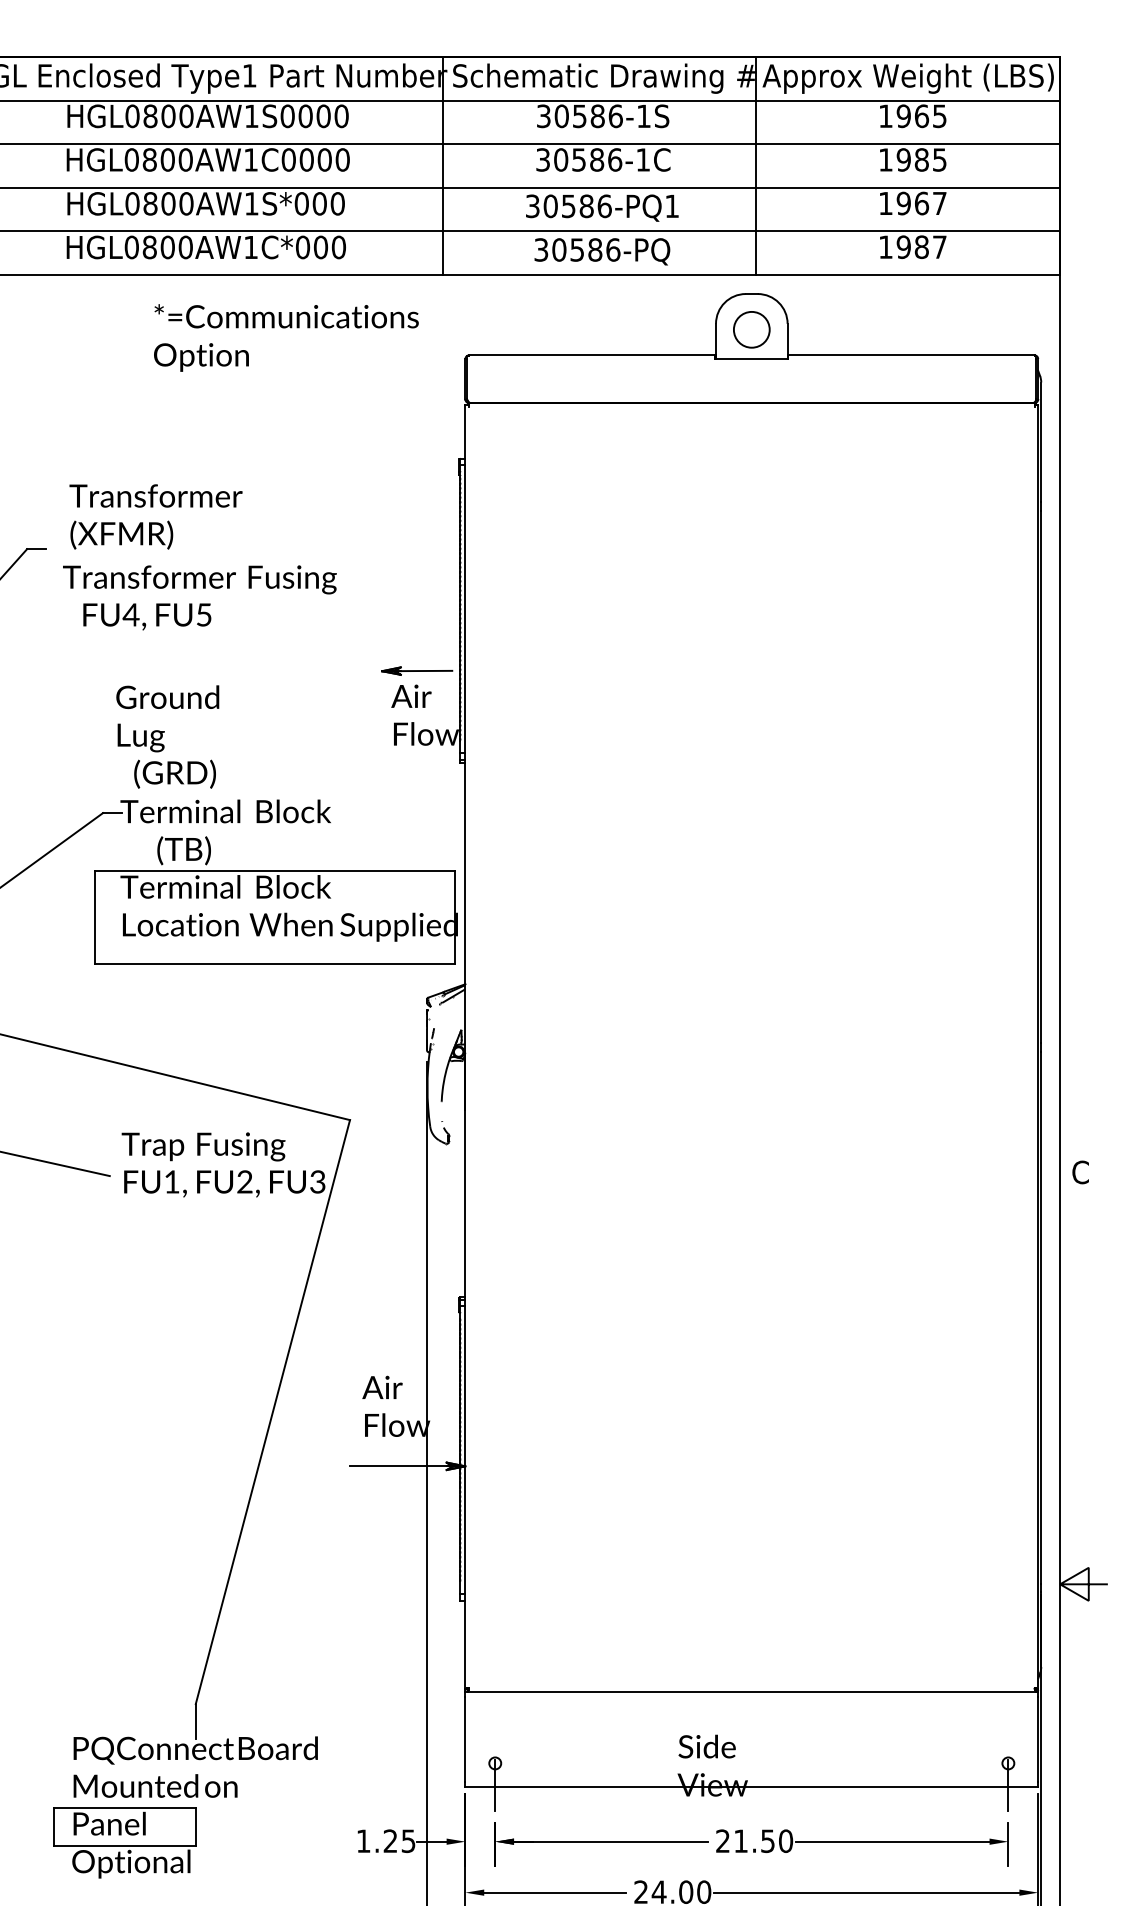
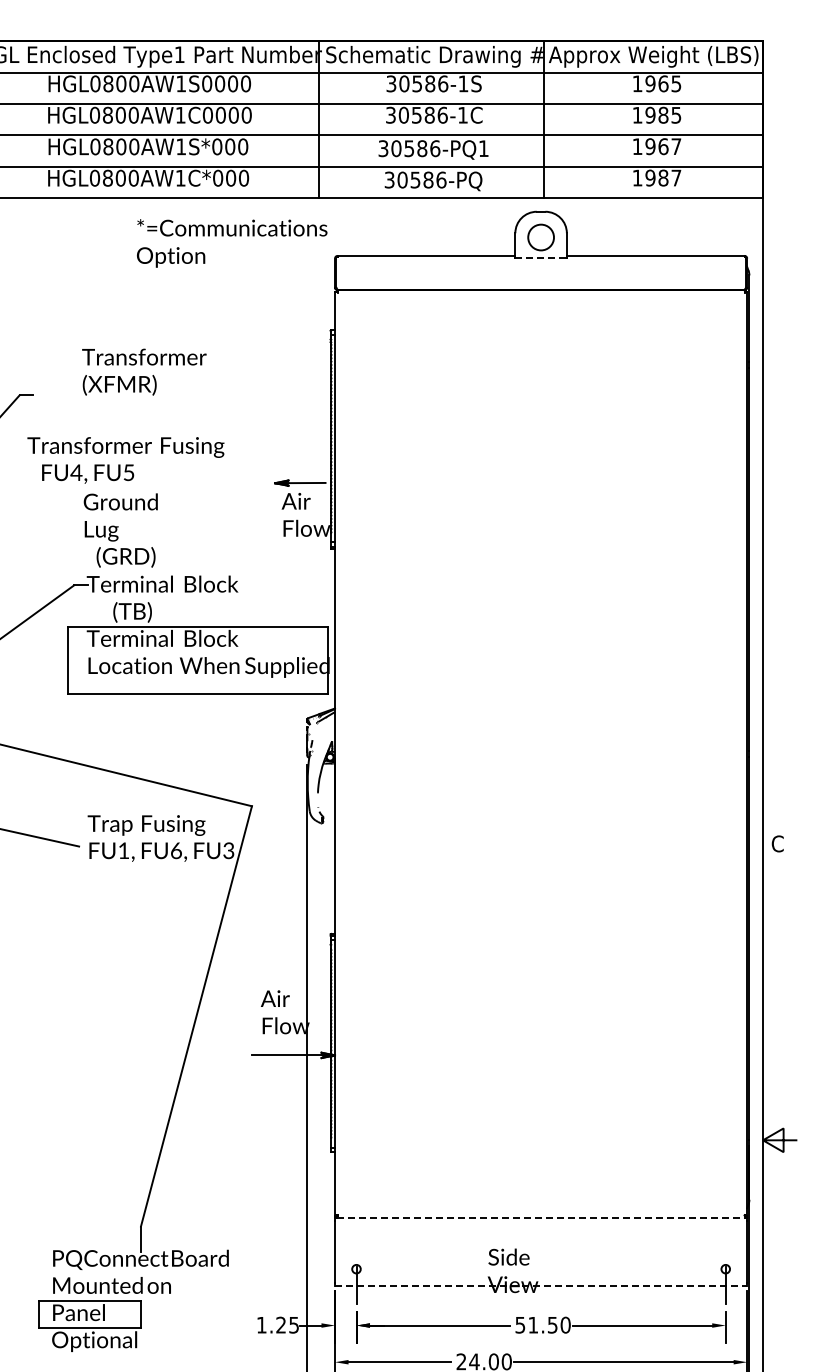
text: (286, 338) -> (232, 243), moved
line: (752, 358) -> (541, 258), solid -> dashed
text: (156, 515) -> (144, 371), moved
text: (199, 597) -> (125, 460), moved
text: (243, 1181) -> (175, 850), FU2, -> FU6,
line: (752, 1691) -> (541, 1217), solid -> dashed
line: (752, 1787) -> (541, 1286), solid -> dashed
text: (723, 1840) -> (520, 1324), 21.50 -> 51.50

